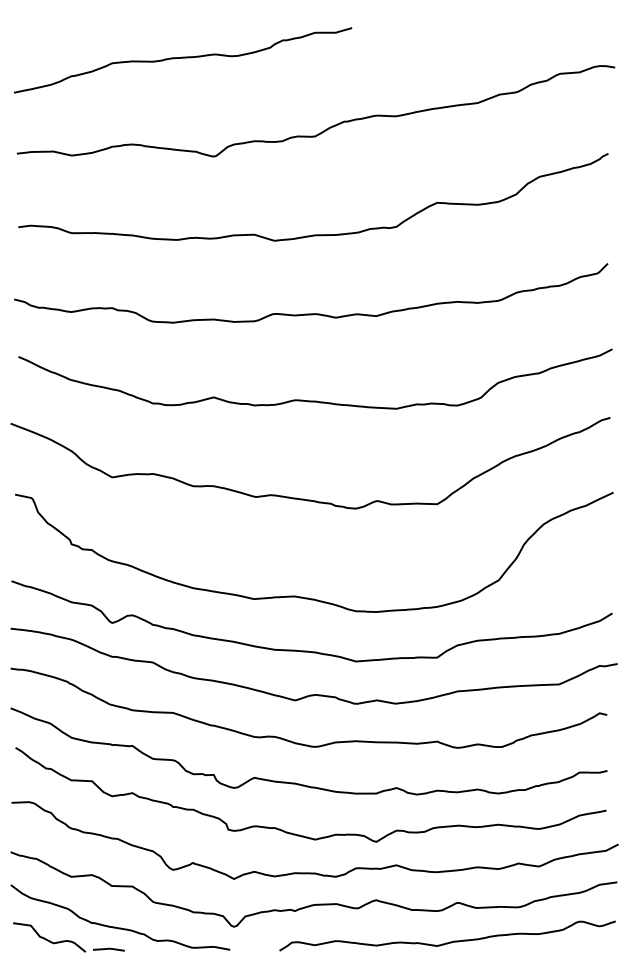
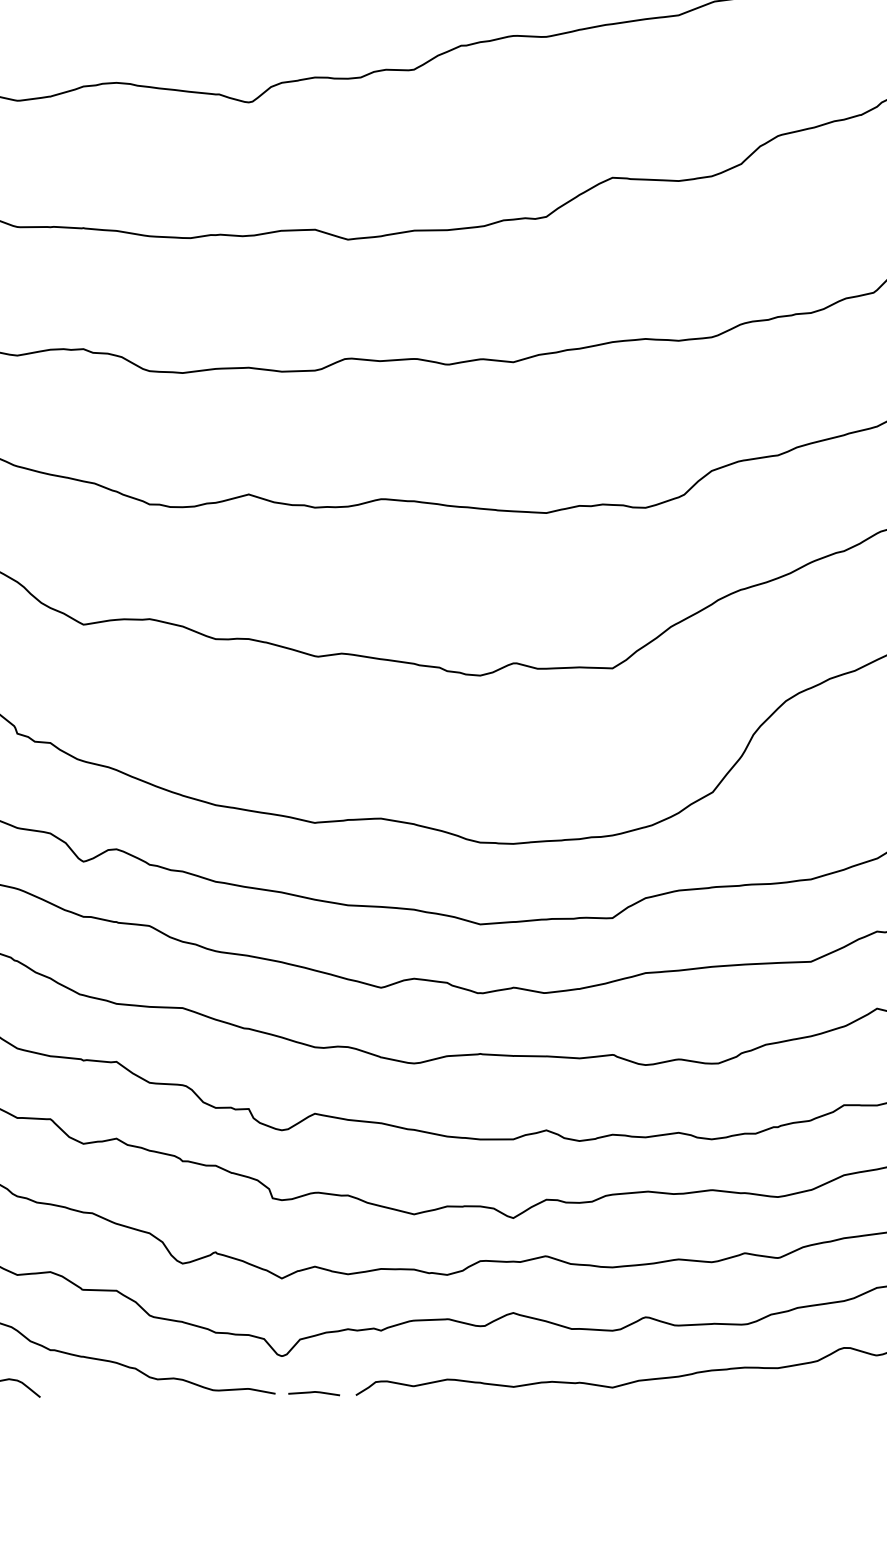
line: (108, 949) -> (313, 1393), moved

